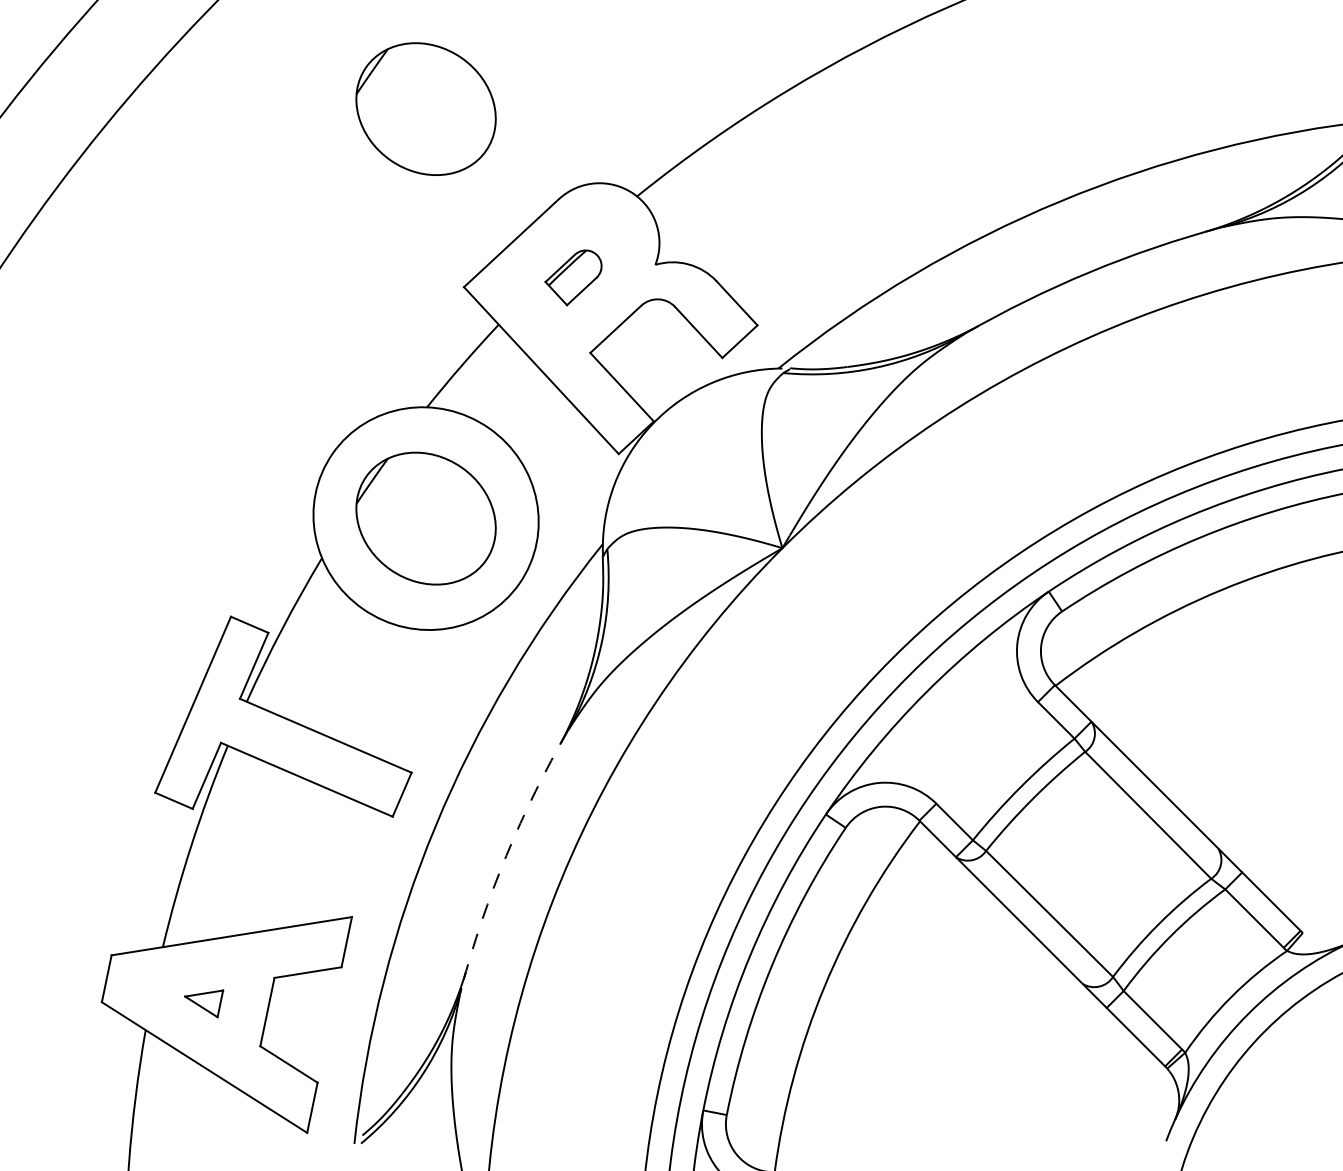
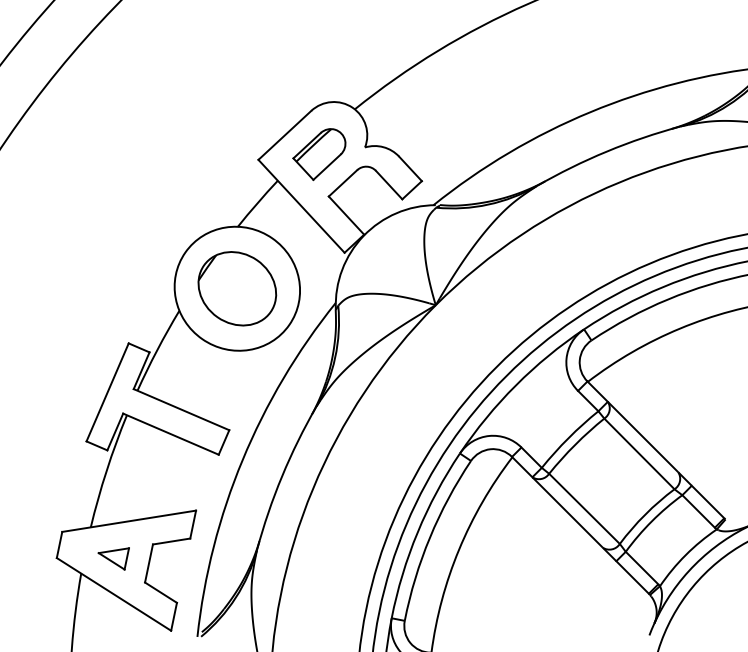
part: (426, 108) -> (237, 60), removed
part: (573, 277) -> (319, 154), size x1.67
arc: (507, 855) -> (282, 476), dashed -> solid
part: (203, 1003) -> (113, 558), size x1.43

